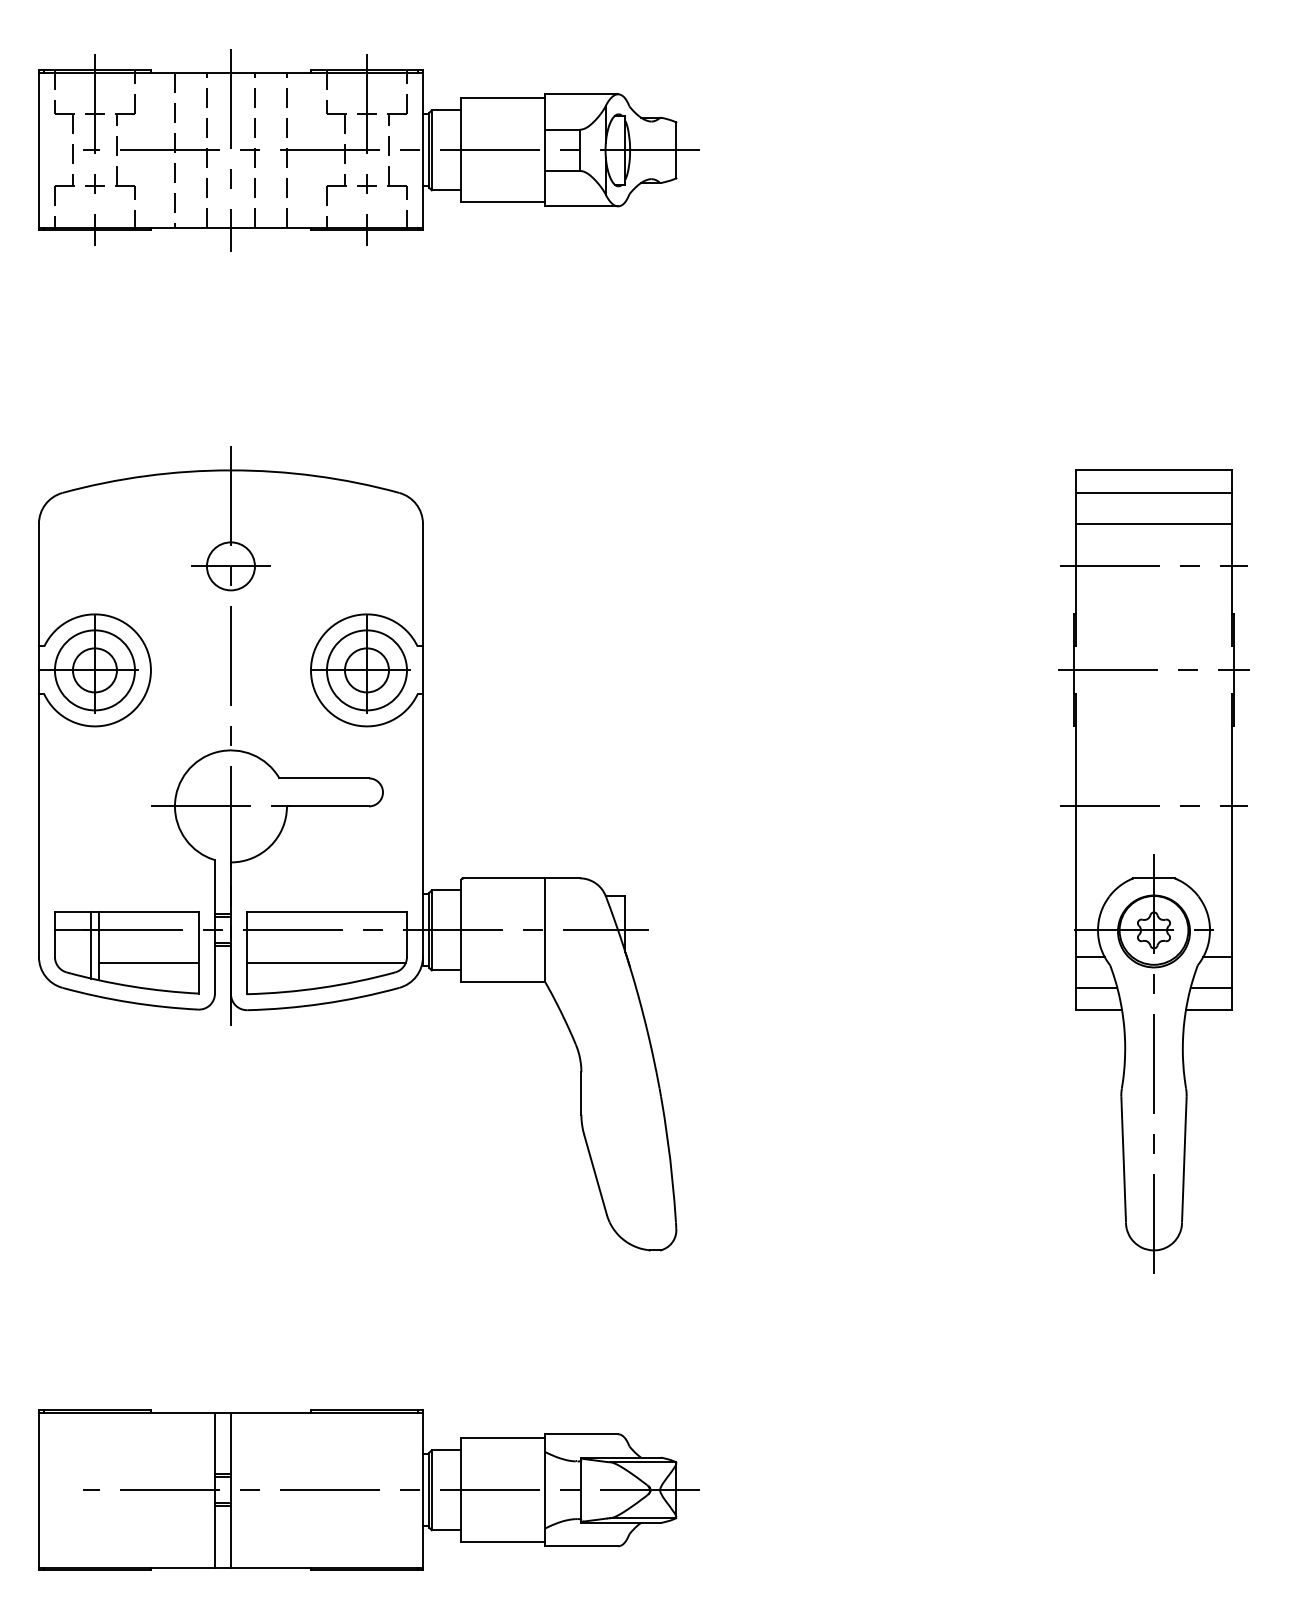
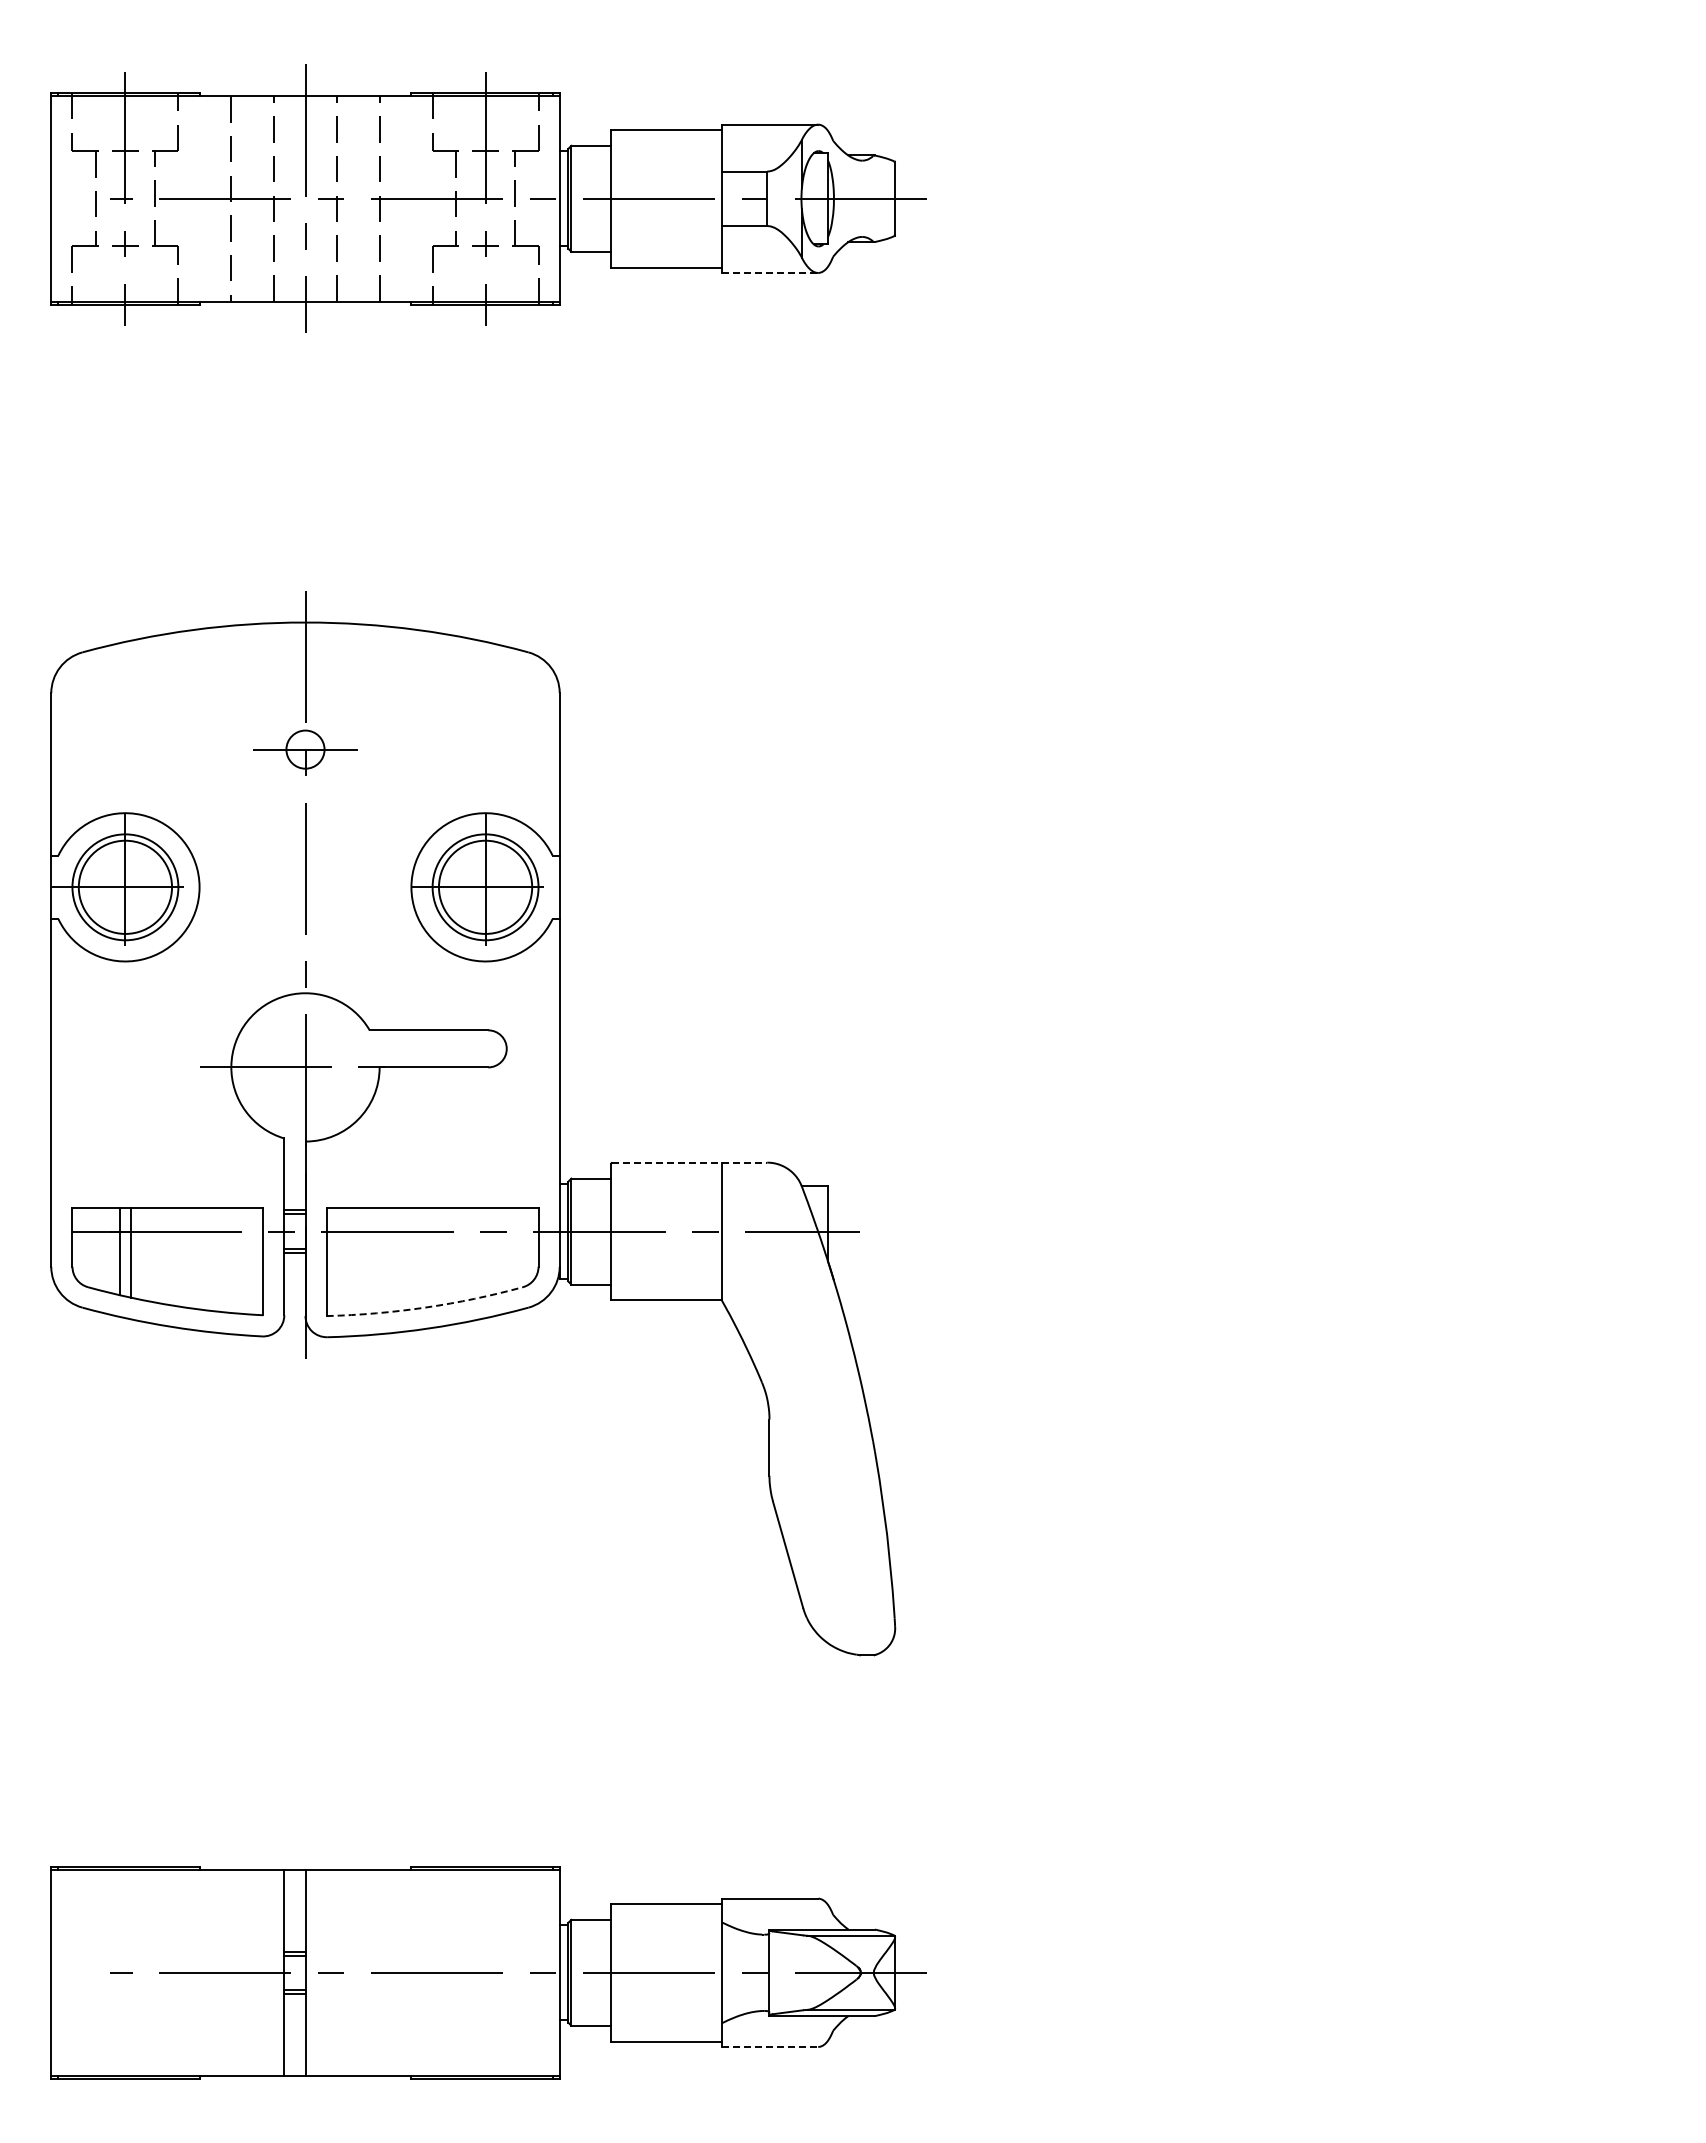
line: (582, 206) -> (770, 272), solid -> dashed
circle: (230, 566) -> (305, 749), size x0.6
circle: (95, 670) -> (125, 887), size x1.6
circle: (366, 670) -> (485, 887), size x1.6
part: (1153, 872) -> (1527, 1154), removed
line: (521, 878) -> (689, 1162), solid -> dashed
line: (148, 963) -> (196, 1275), removed
line: (326, 963) -> (431, 1275), removed
arc: (321, 987) -> (425, 1307), solid -> dashed
line: (582, 1545) -> (770, 2046), solid -> dashed

